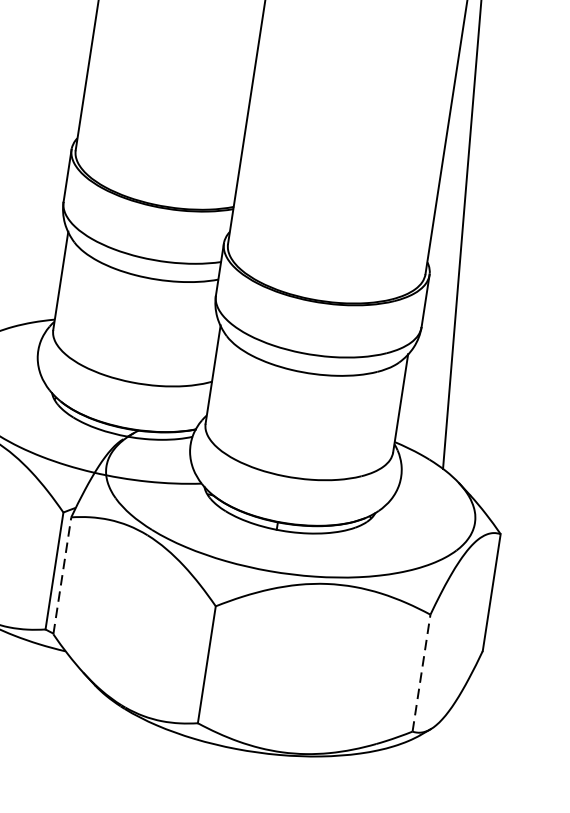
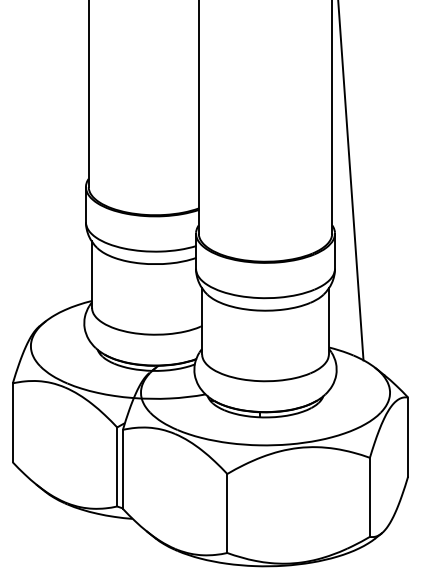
line: (61, 575) -> (122, 469), dashed -> solid
line: (420, 673) -> (369, 497), dashed -> solid

